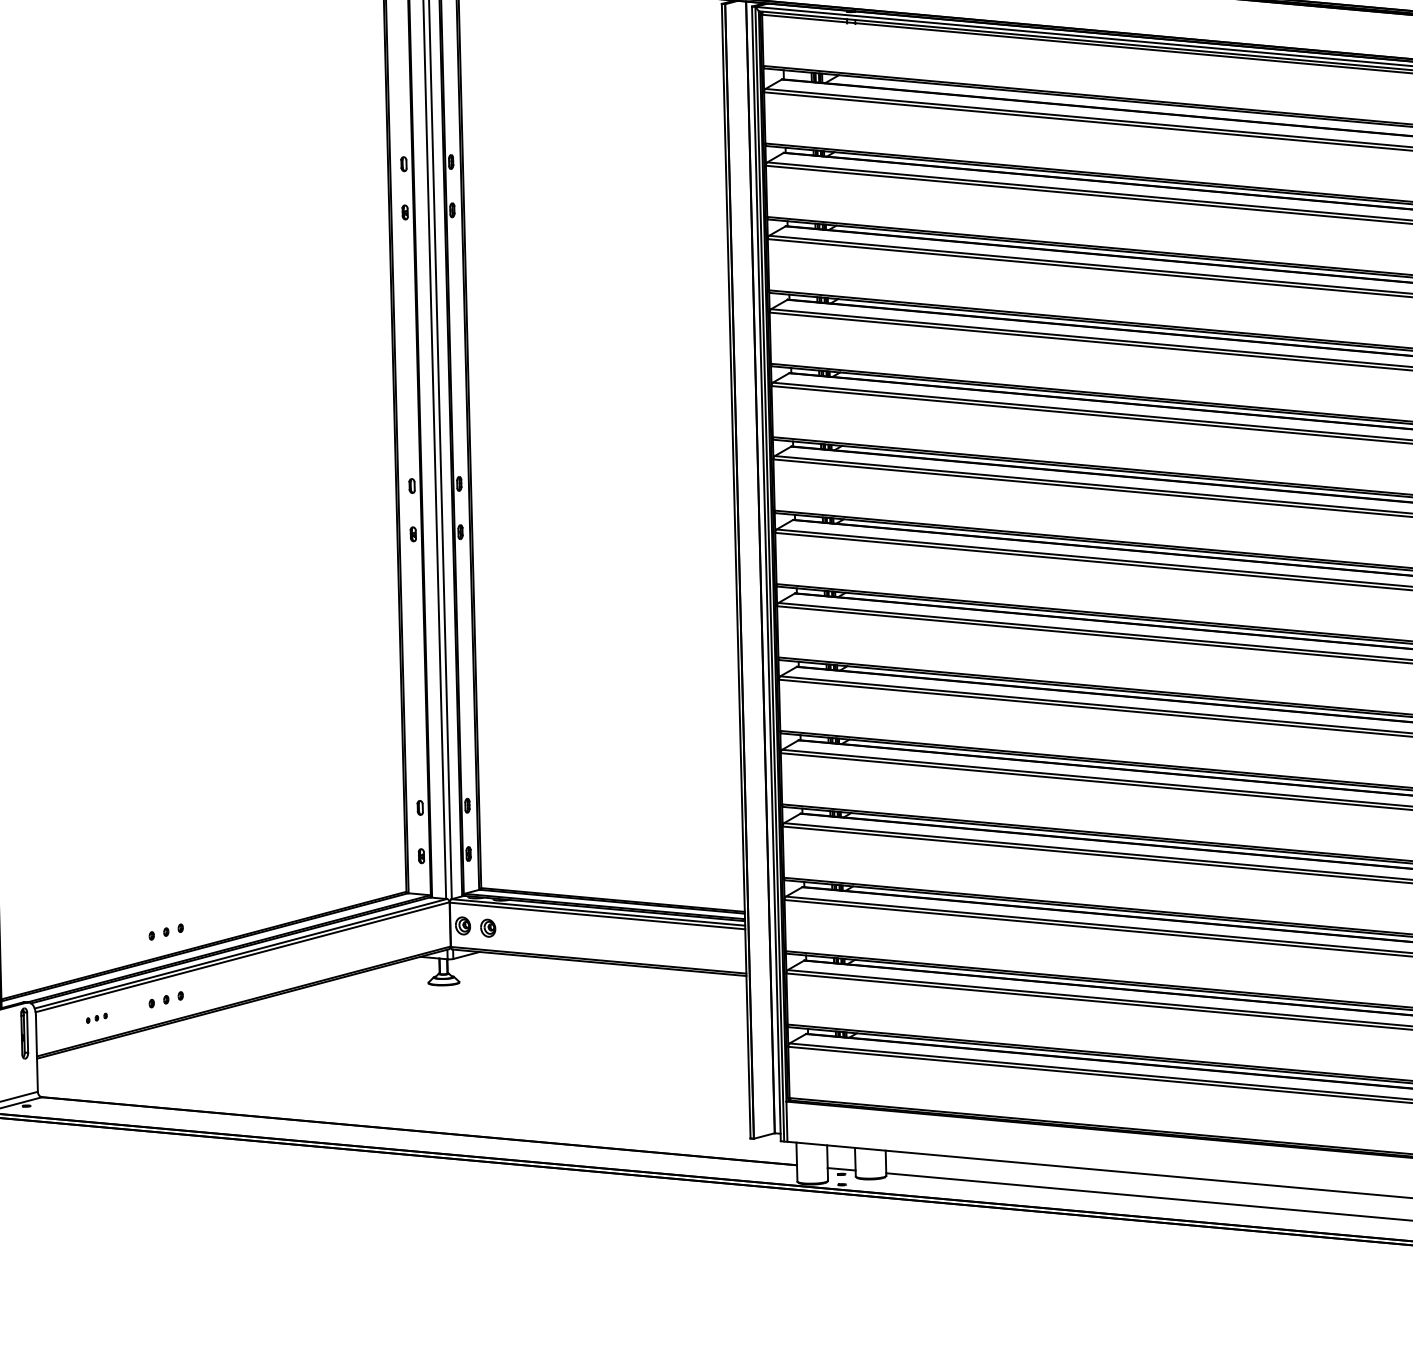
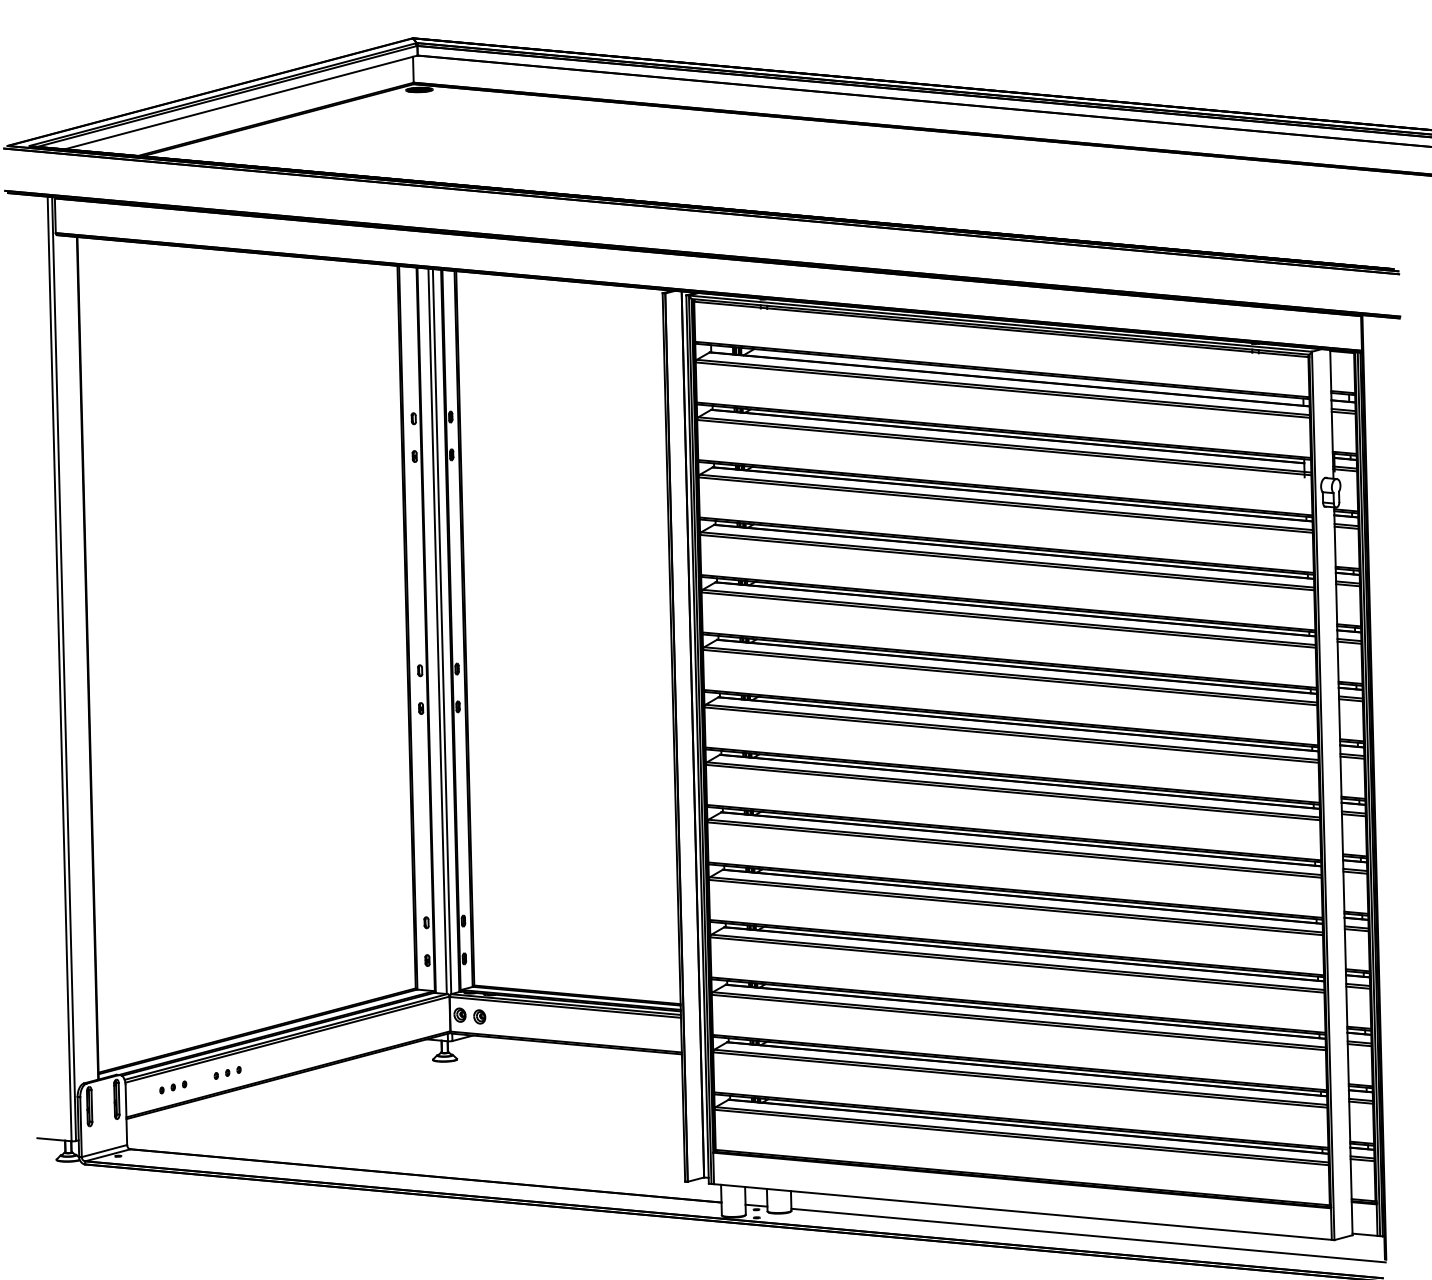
part: (166, 931) -> (227, 1019), removed
part: (97, 1018) -> (173, 1087), size x1.67

